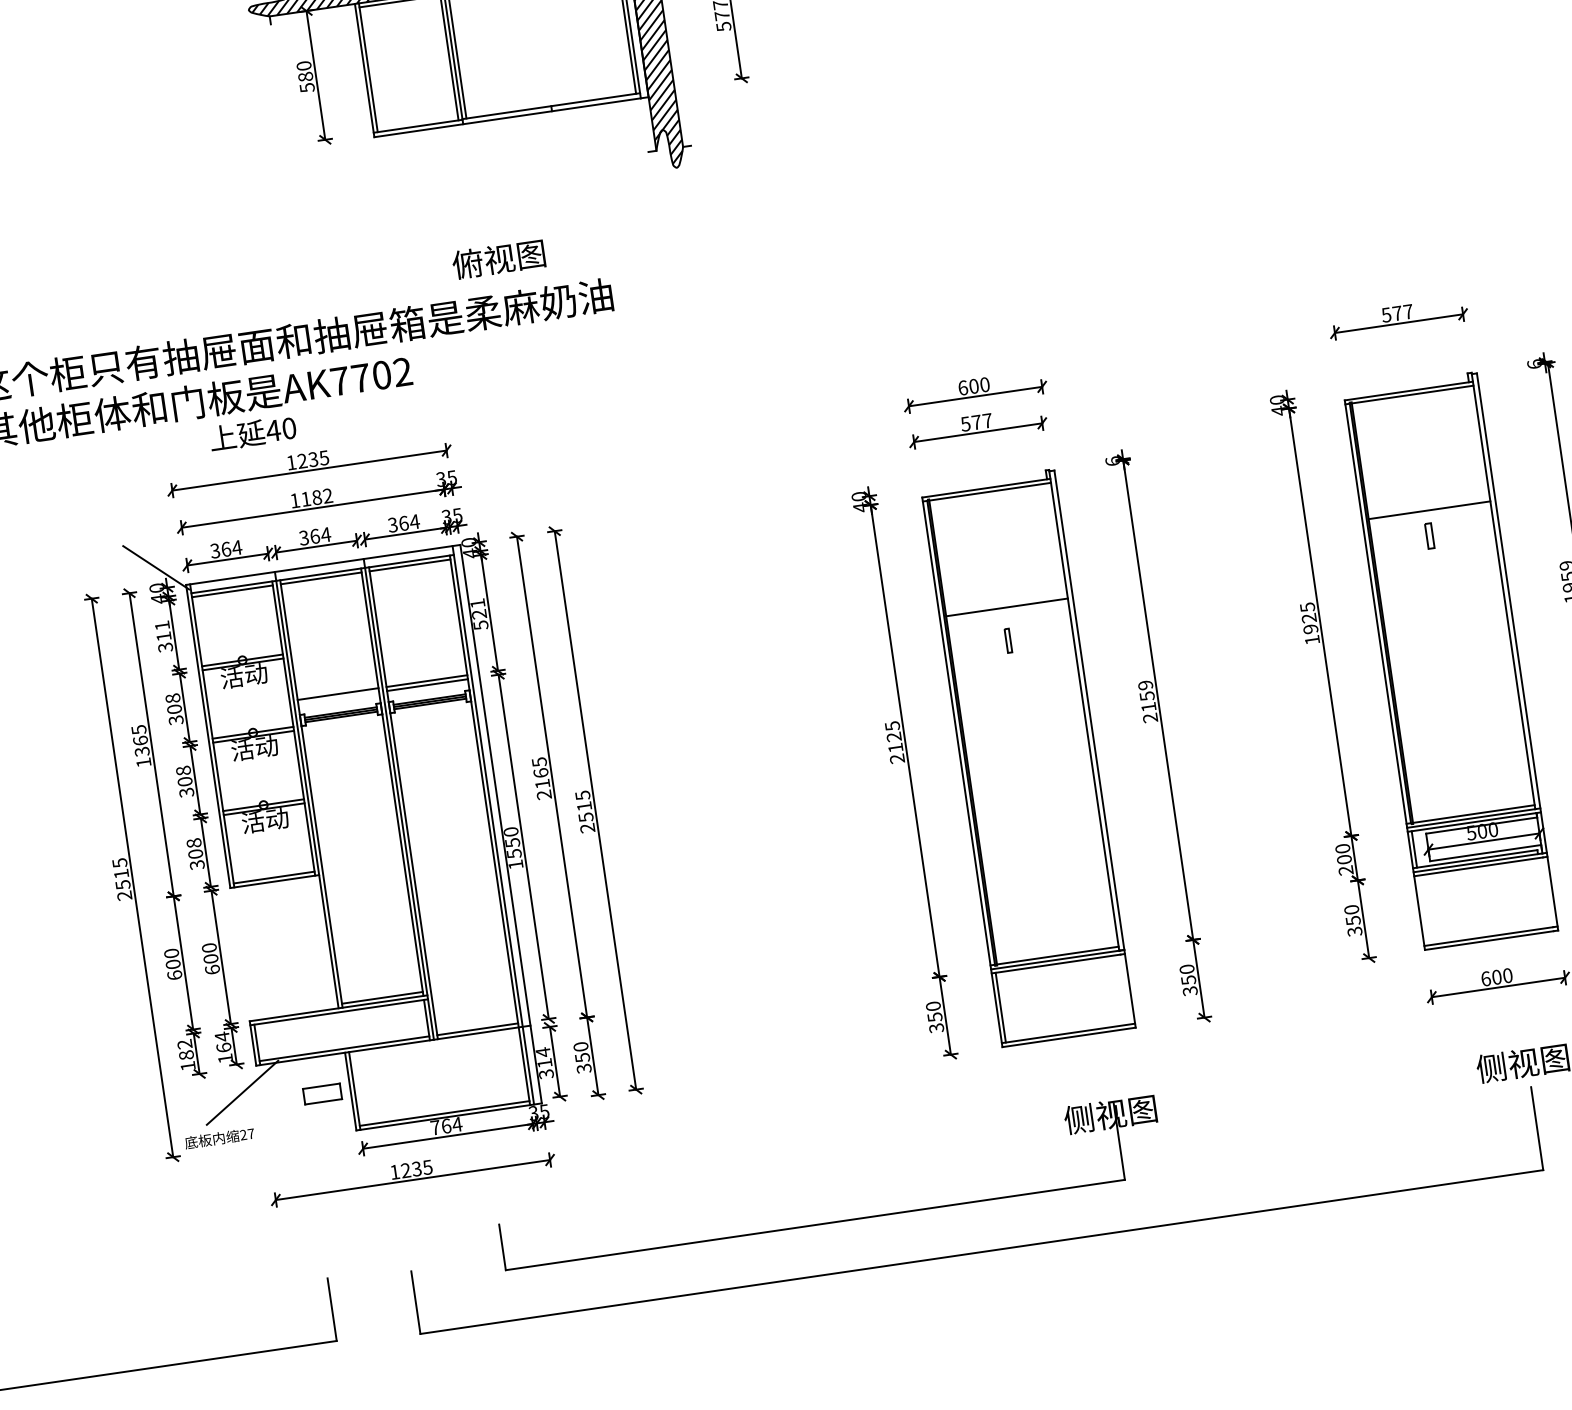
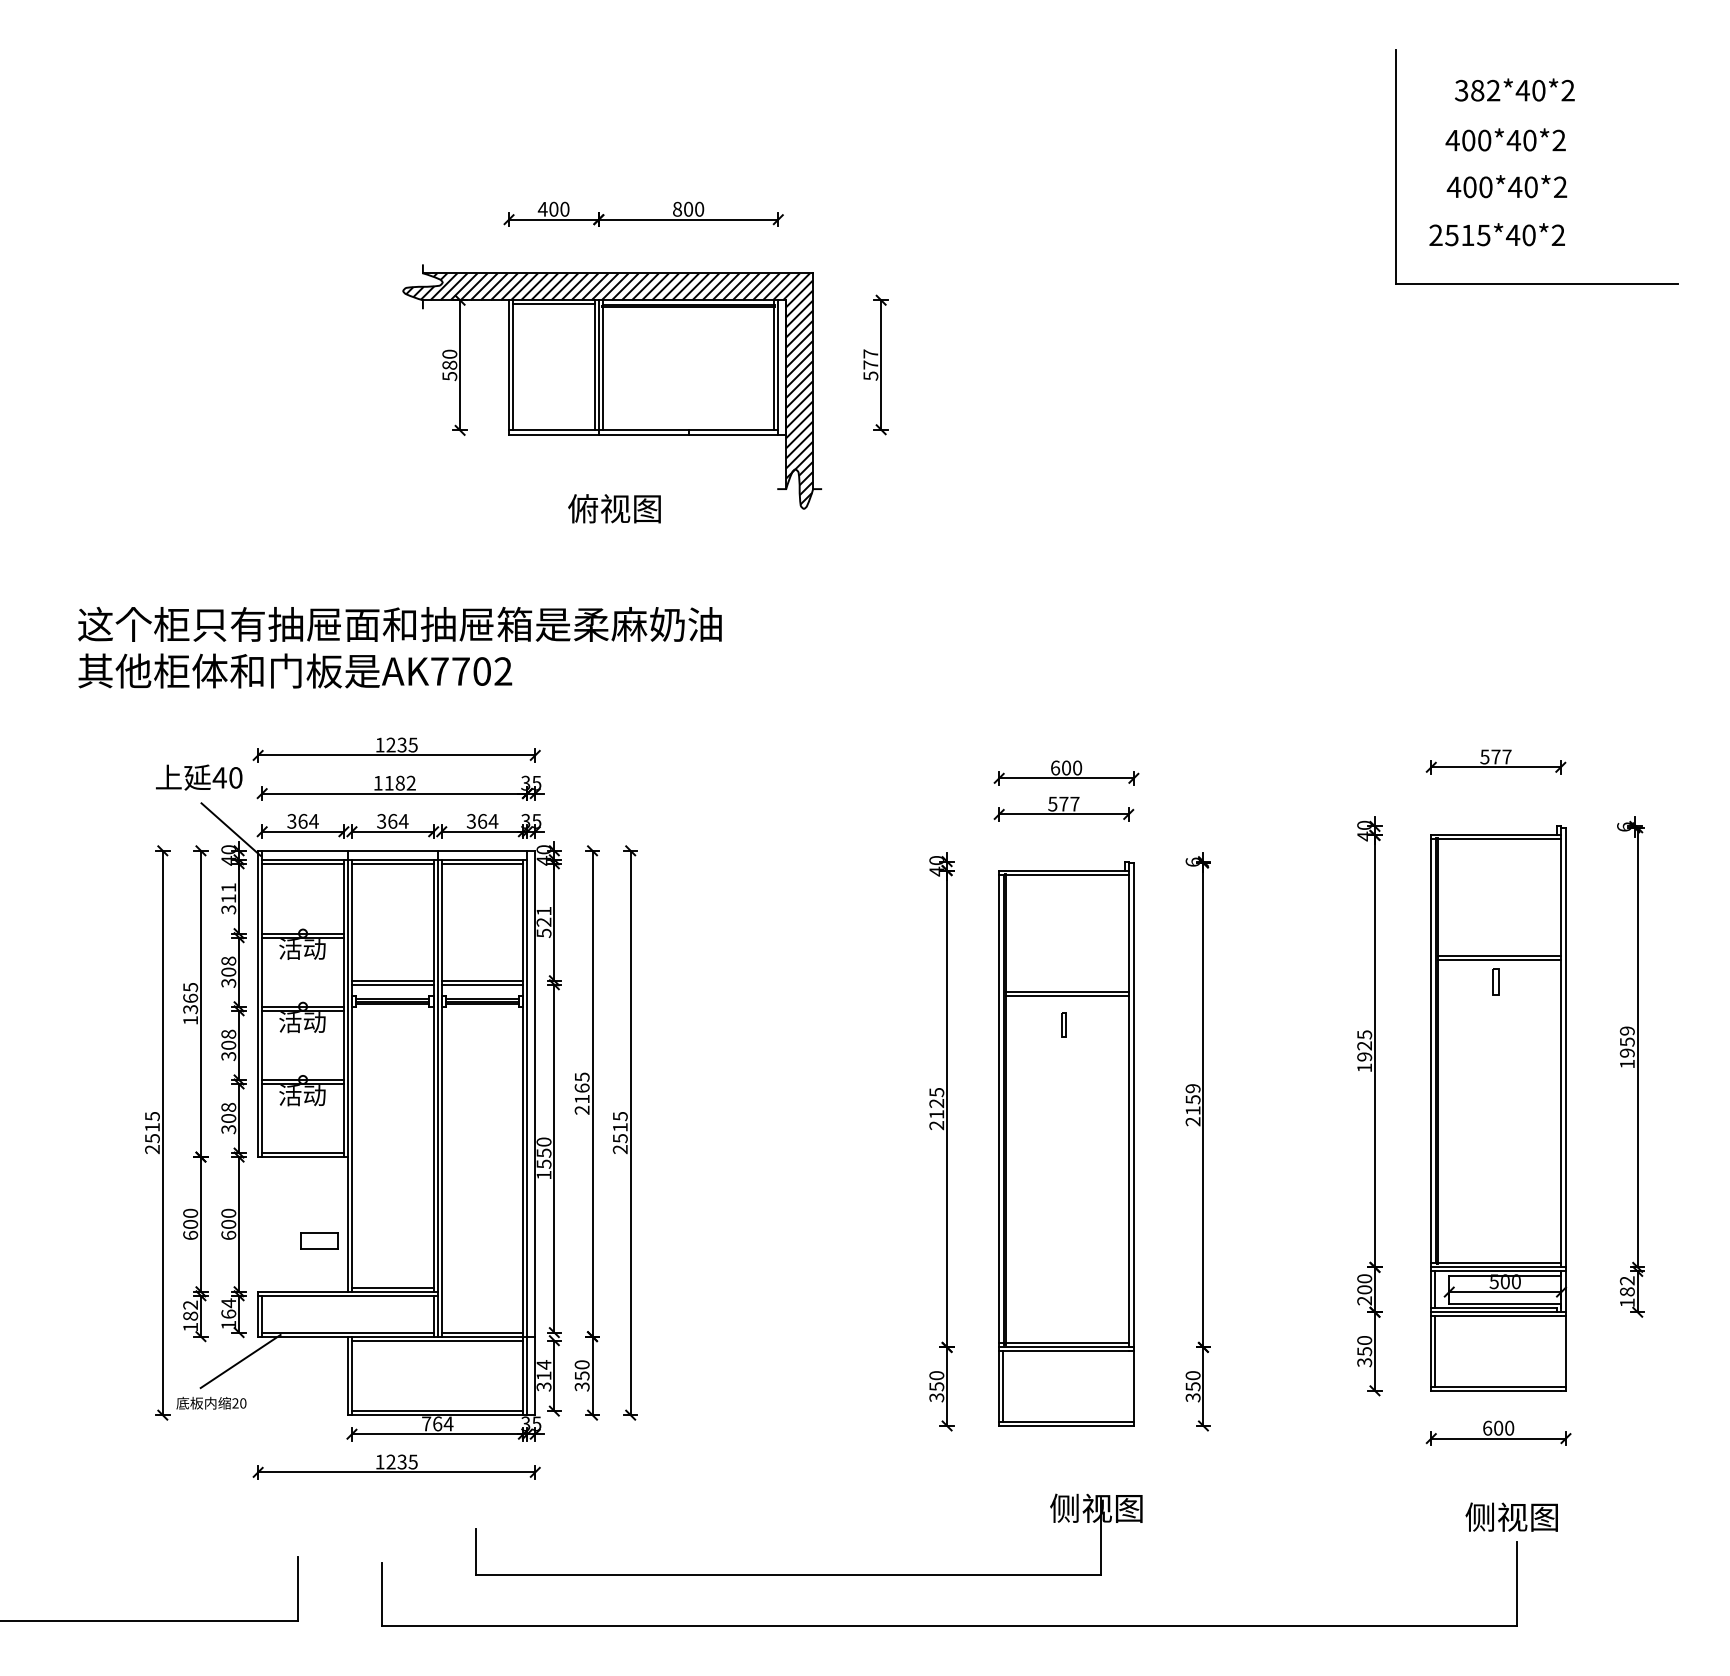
text: (498, 259) -> (614, 508), moved
text: (253, 433) -> (199, 777), moved
line: (1429, 514) -> (1498, 960), added
line: (1006, 611) -> (1066, 995), added
line: (338, 697) -> (392, 984), added
line: (1423, 910) -> (1435, 1351), added
line: (434, 1043) -> (437, 1340), added
part: (322, 1093) -> (319, 1240), moved
text: (251, 1133) -> (243, 1403), 27 -> 20

